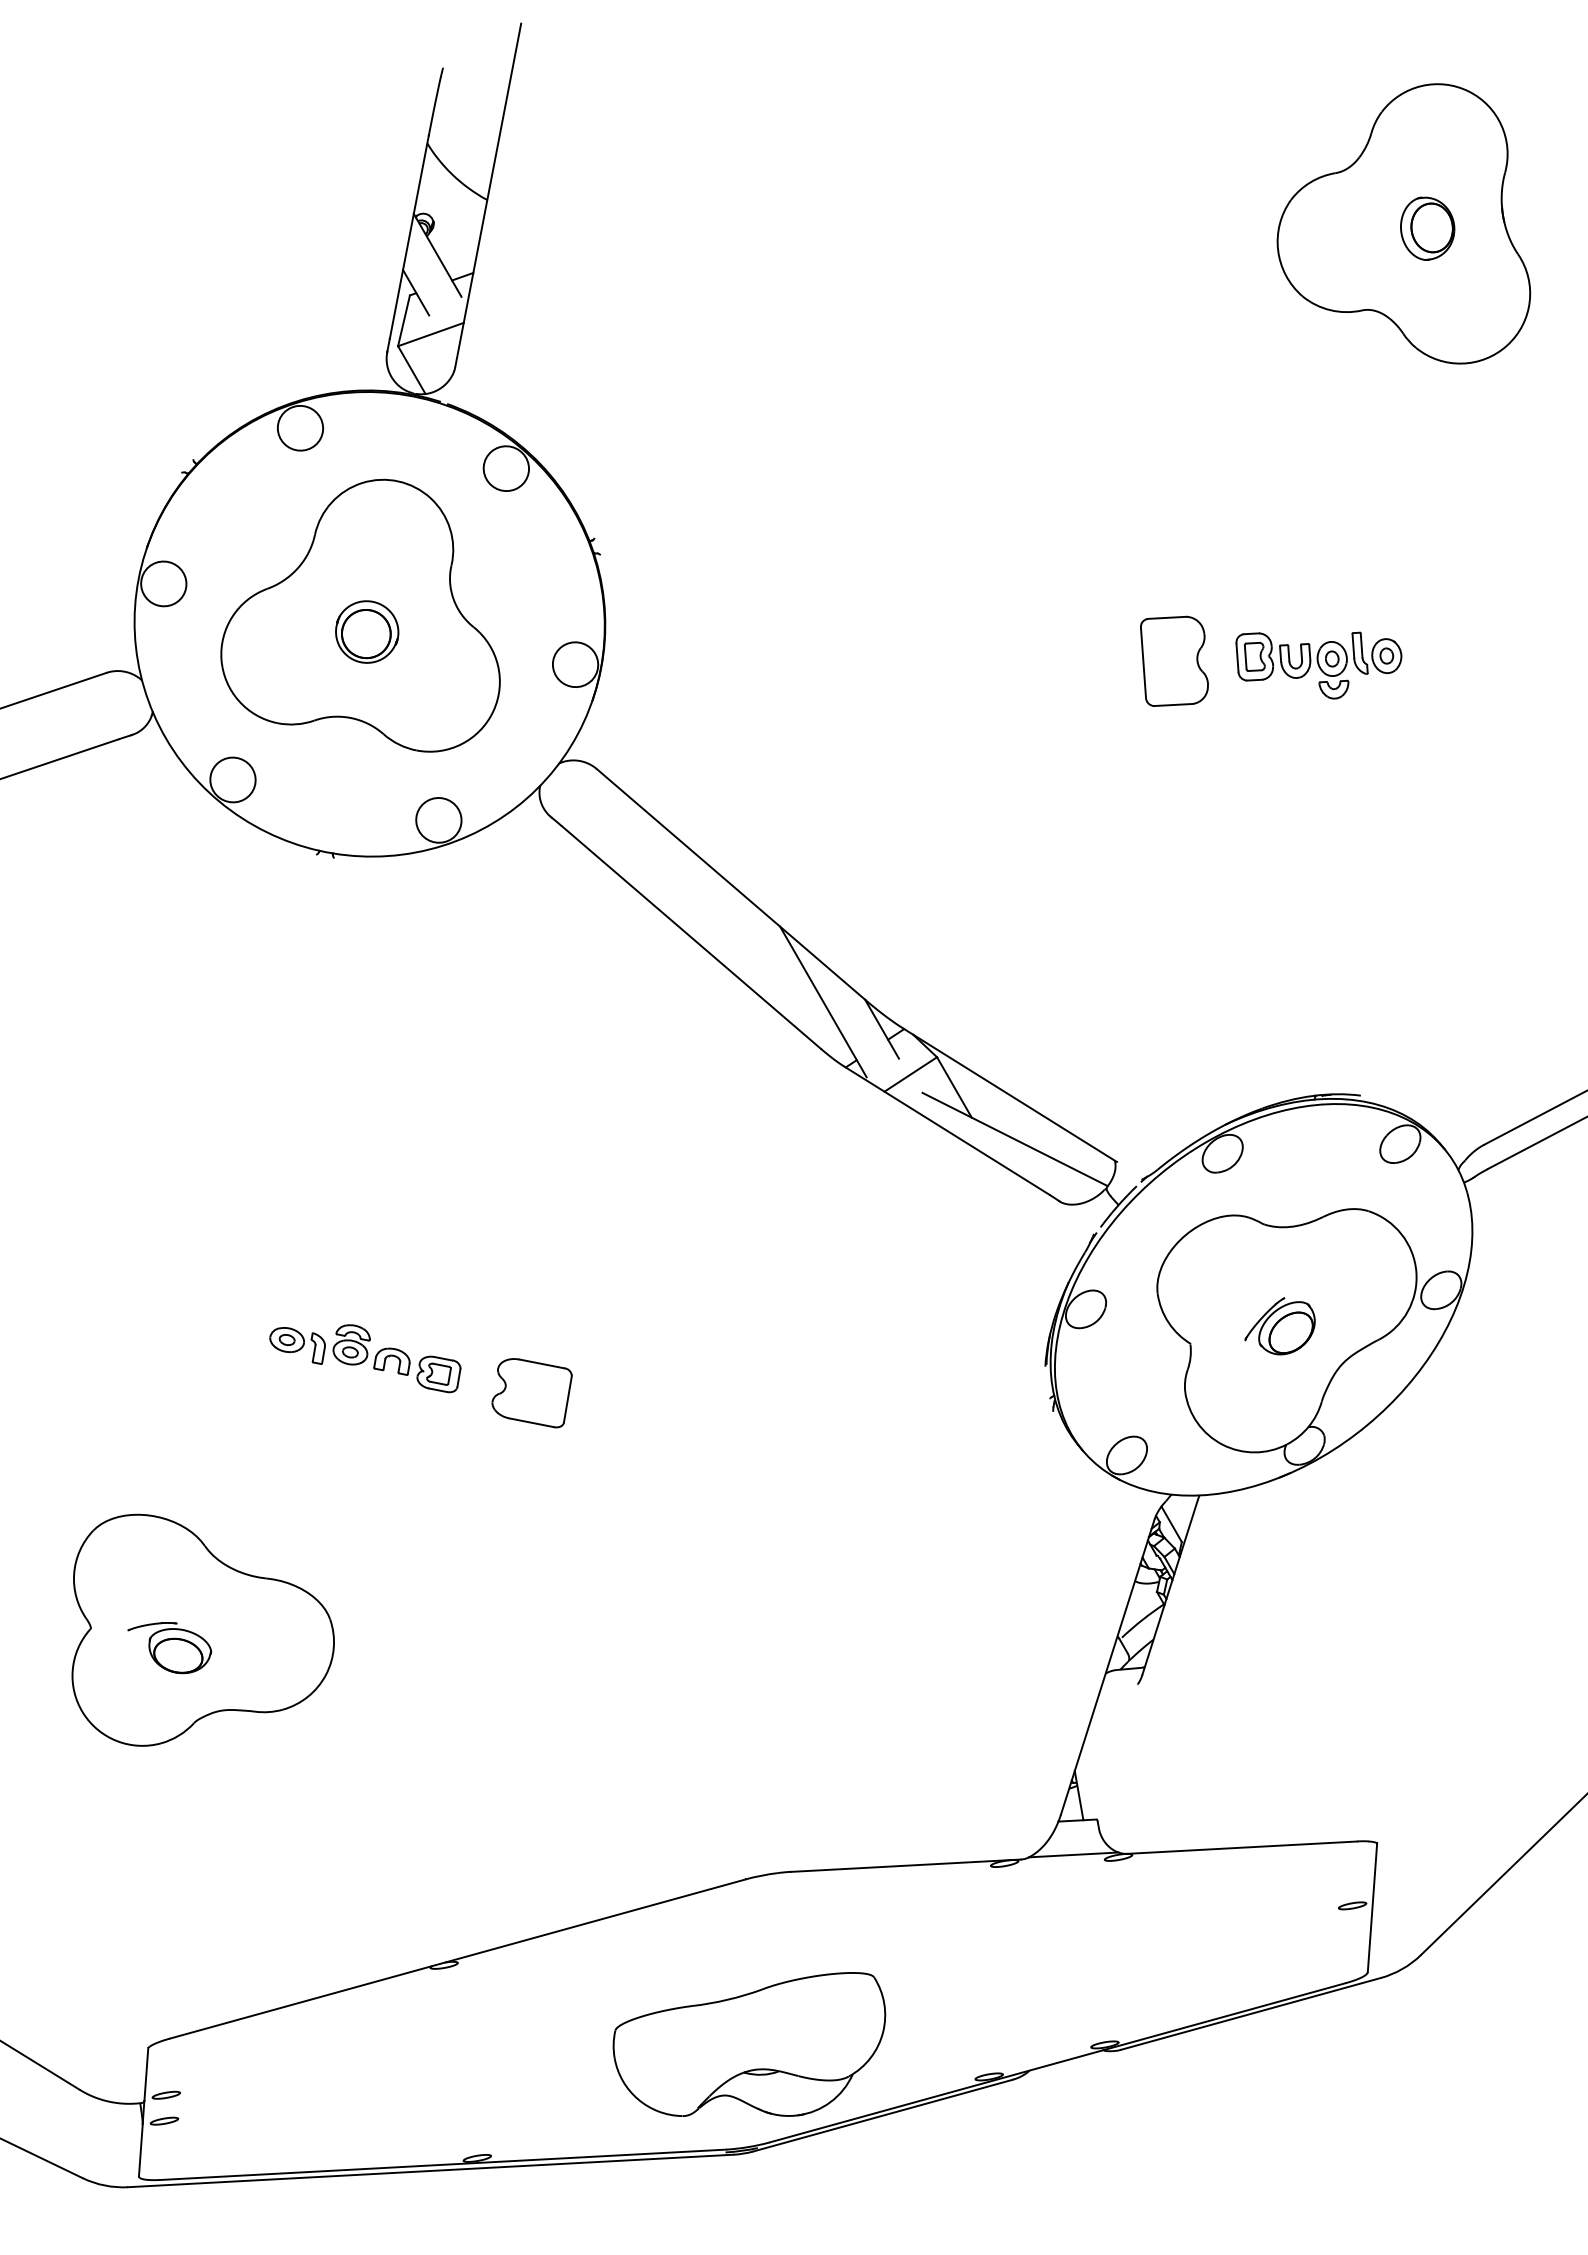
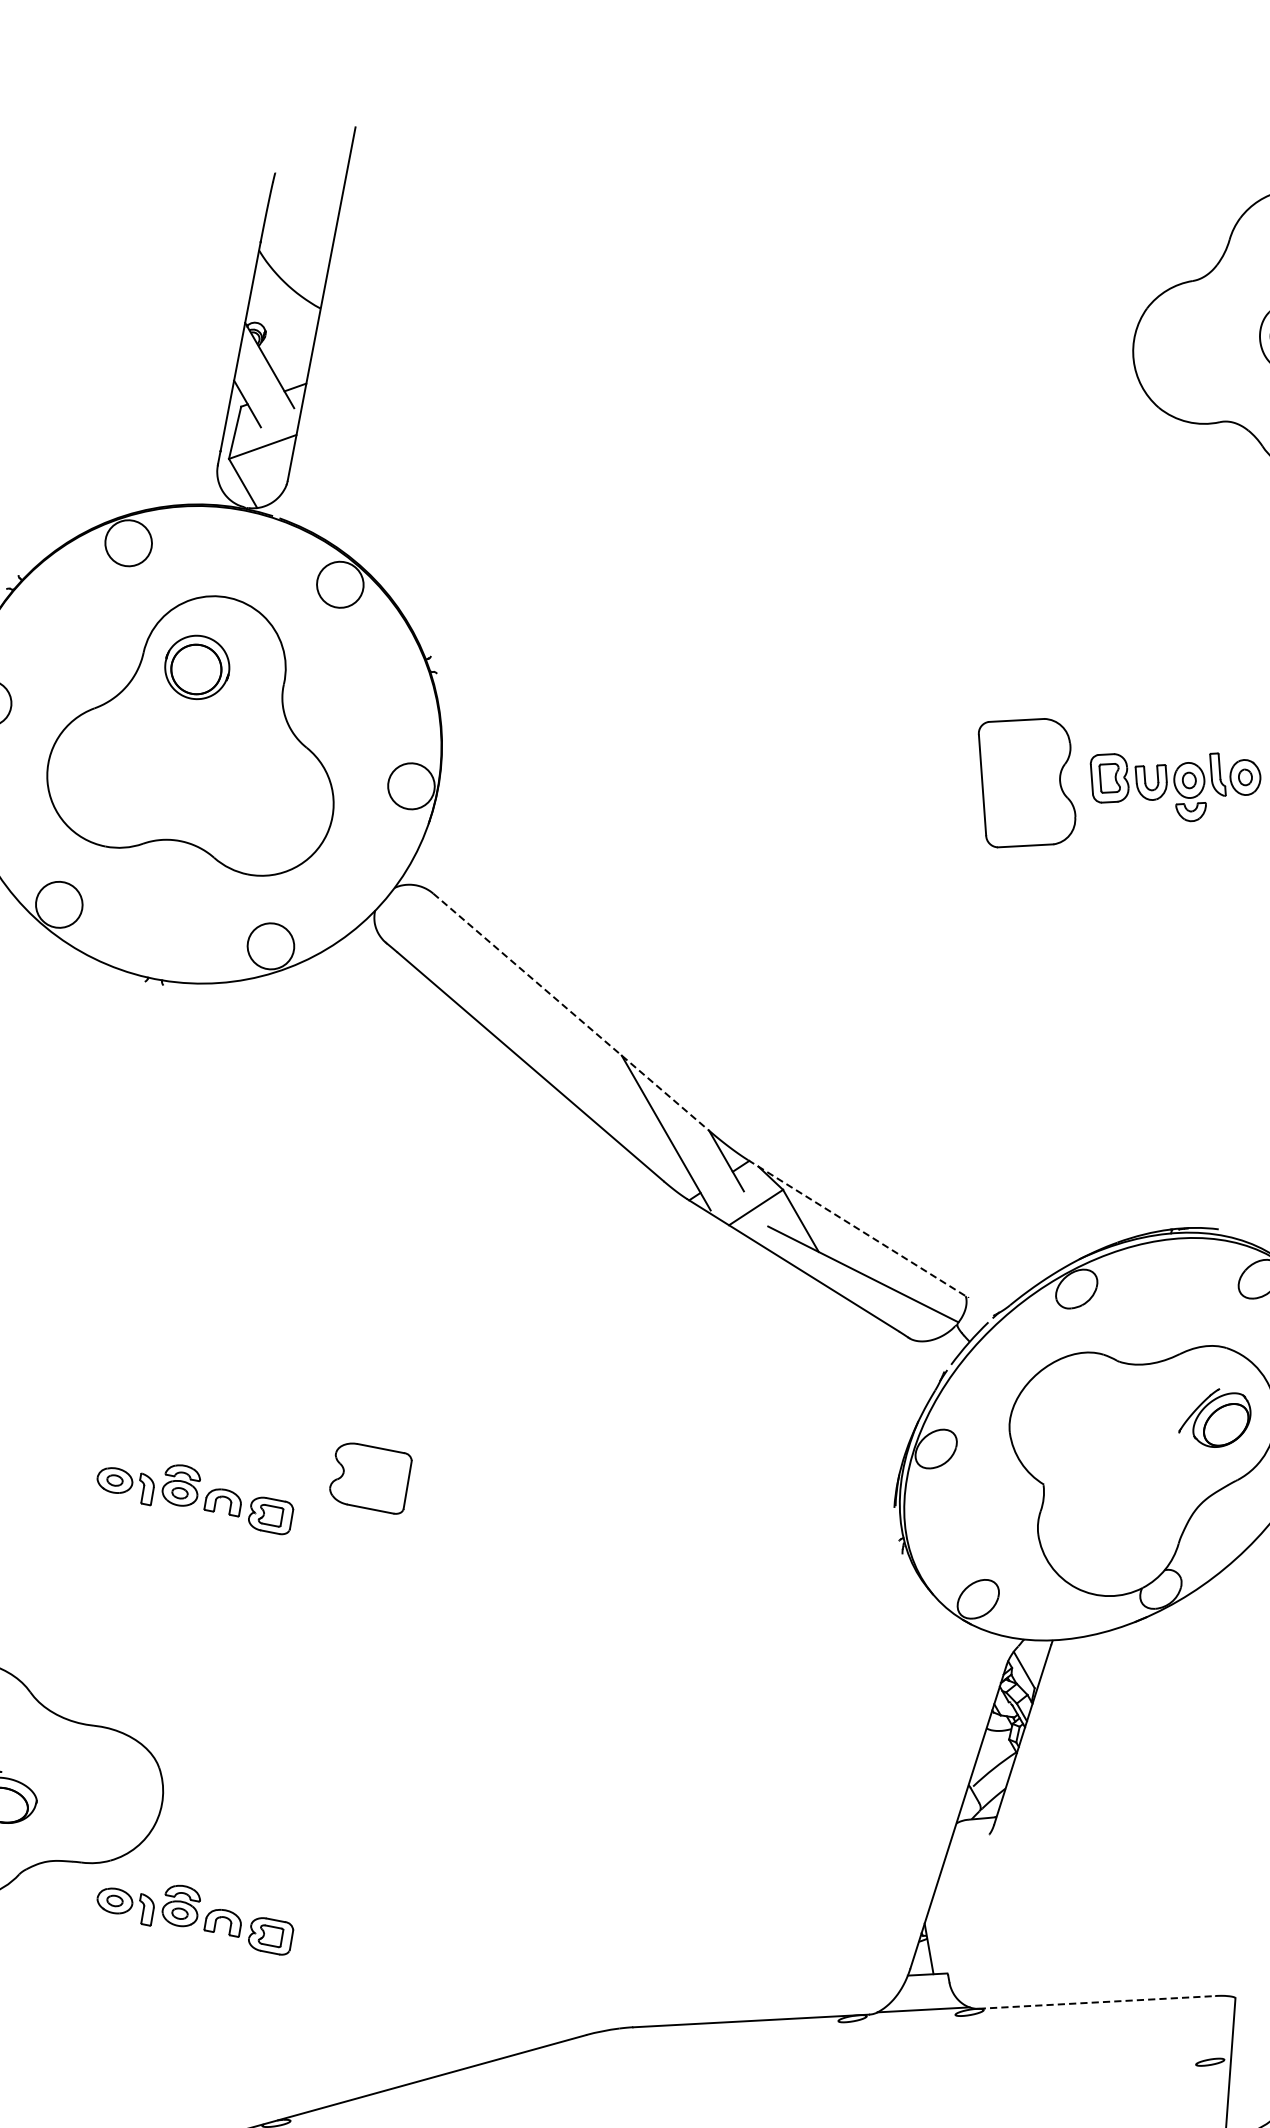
part: (367, 631) -> (197, 666), moved
part: (1174, 660) -> (1027, 782), size x1.4
line: (731, 884) -> (571, 1012), solid -> dashed
line: (1009, 1095) -> (857, 1229), solid -> dashed
part: (1279, 1326) -> (1214, 1418), moved
part: (531, 1393) -> (370, 1478), moved
part: (365, 1767) -> (195, 1920), added
line: (1242, 1847) -> (1097, 2002), solid -> dashed

